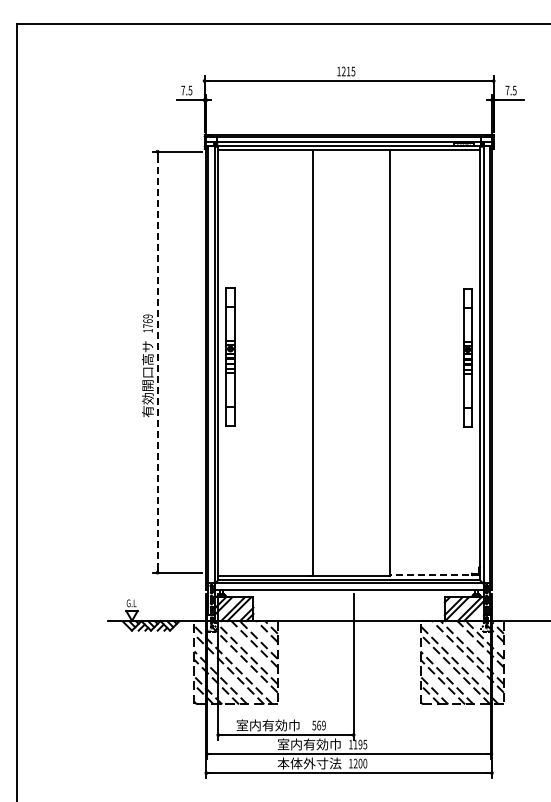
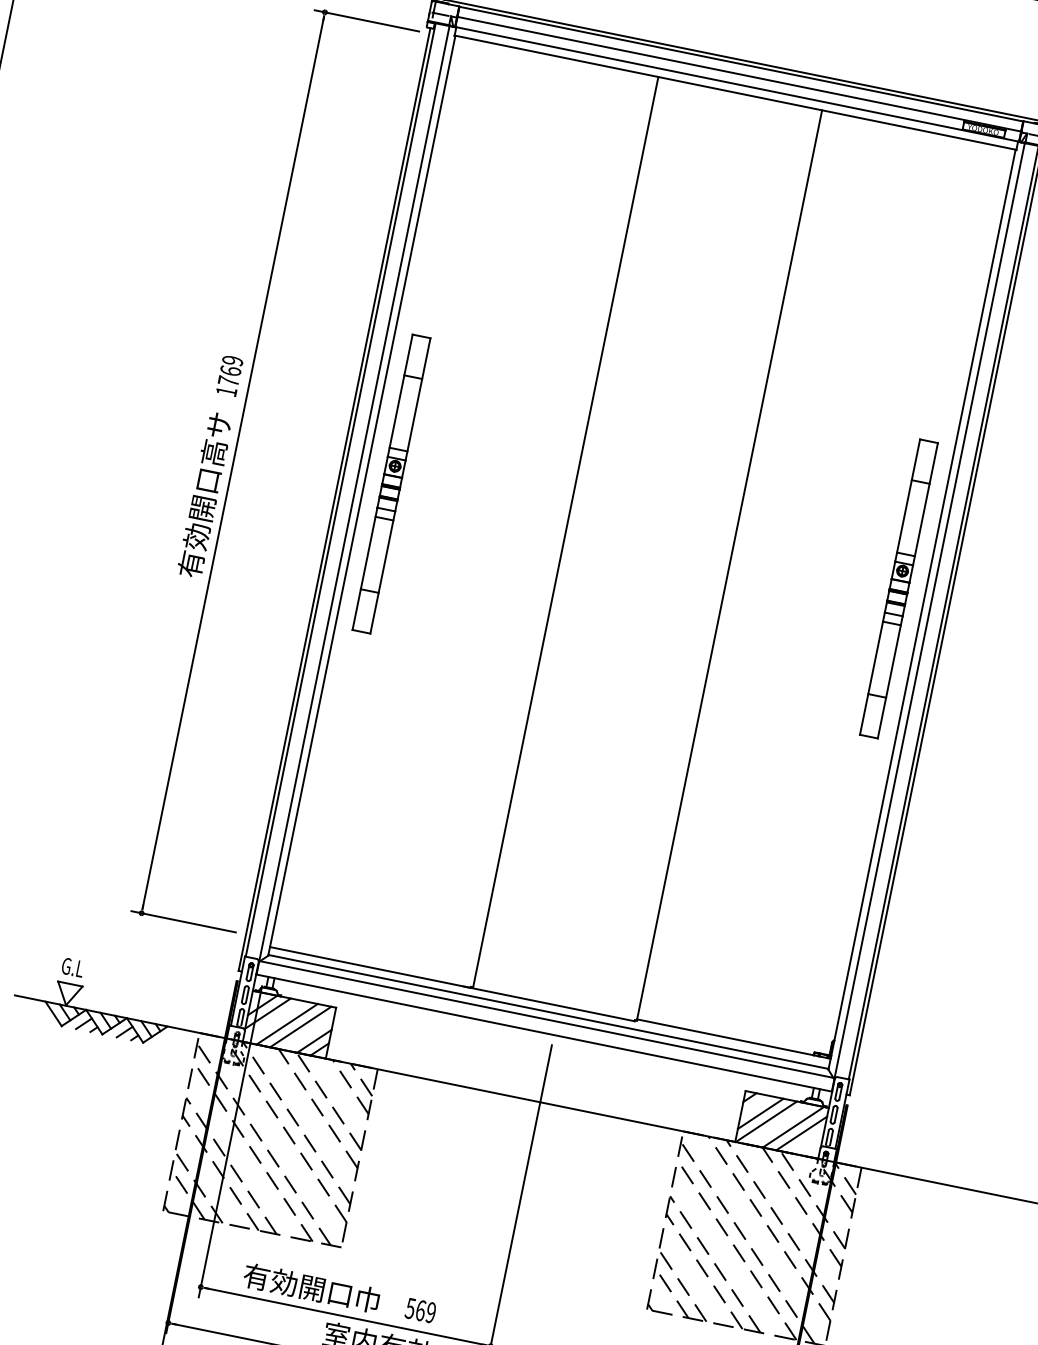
line: (157, 361) -> (233, 461), dashed -> solid
line: (434, 575) -> (733, 1039), dashed -> solid
text: (261, 725) -> (297, 1285), 室内有効巾 -> 有効開口巾

